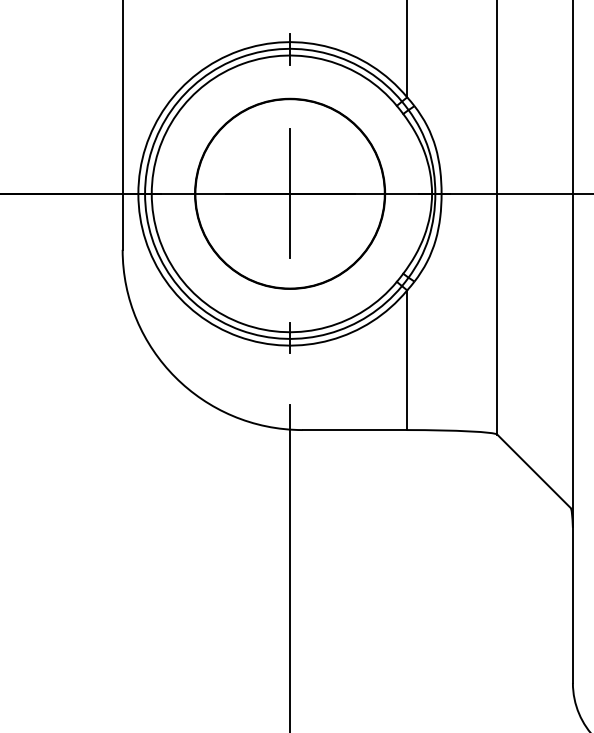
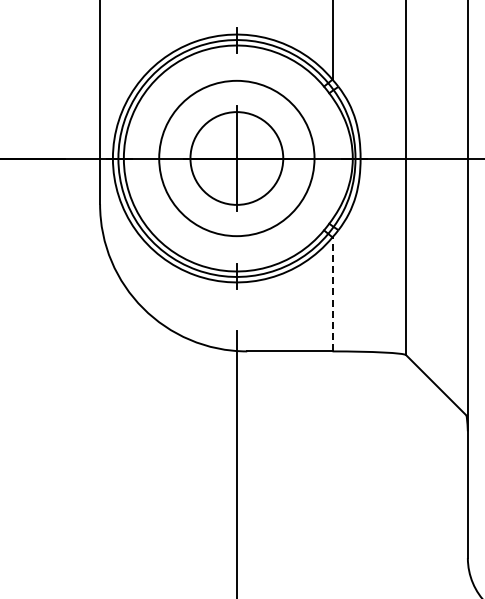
circle: (289, 193) -> (236, 158), size x0.6
line: (407, 359) -> (332, 293), solid -> dashed

